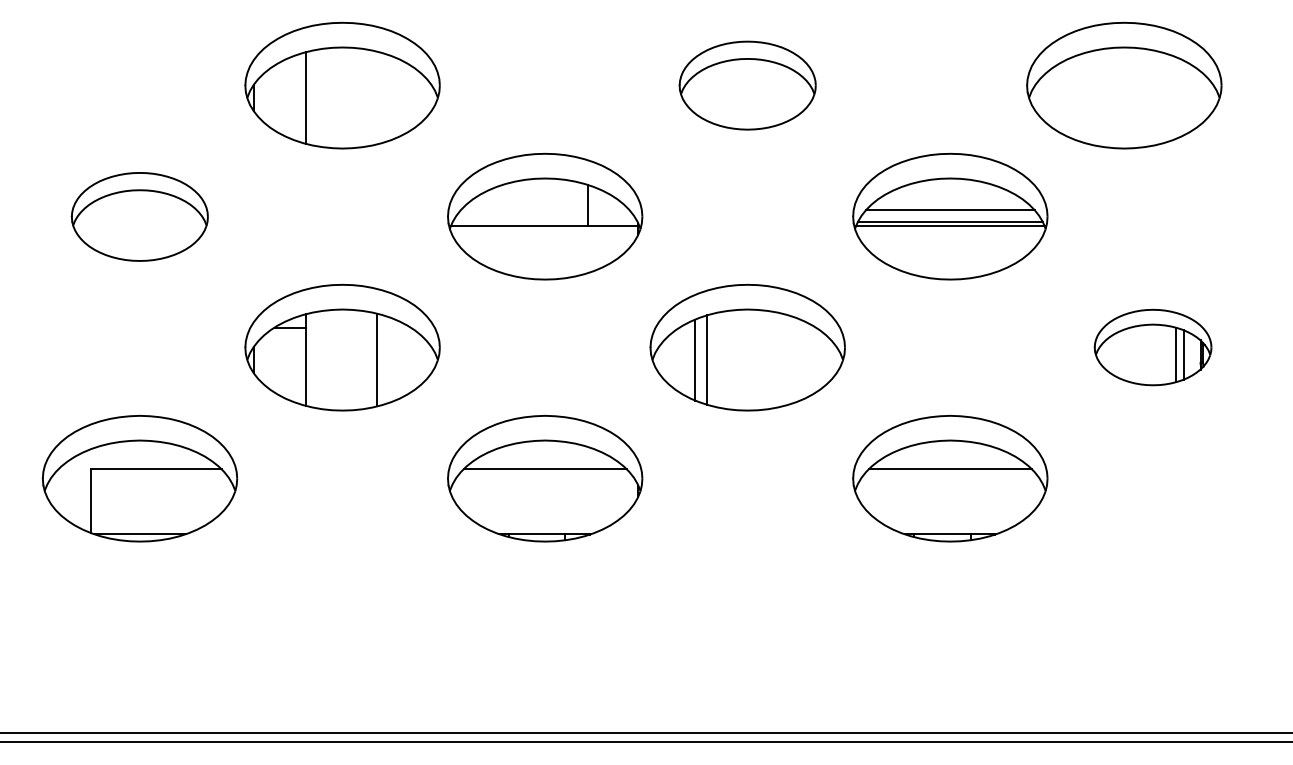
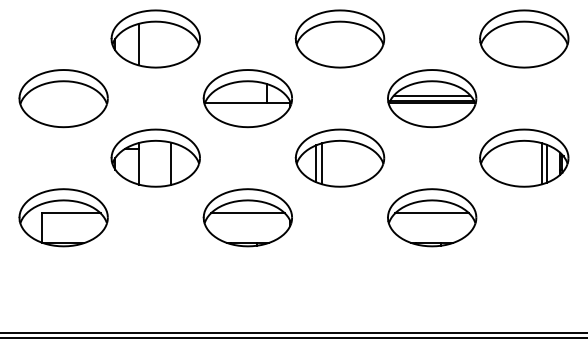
part: (746, 84) -> (339, 38), size x1.43
part: (1124, 84) -> (524, 38), moved
part: (139, 216) -> (63, 98), size x1.43
part: (1153, 346) -> (524, 157), size x1.67

